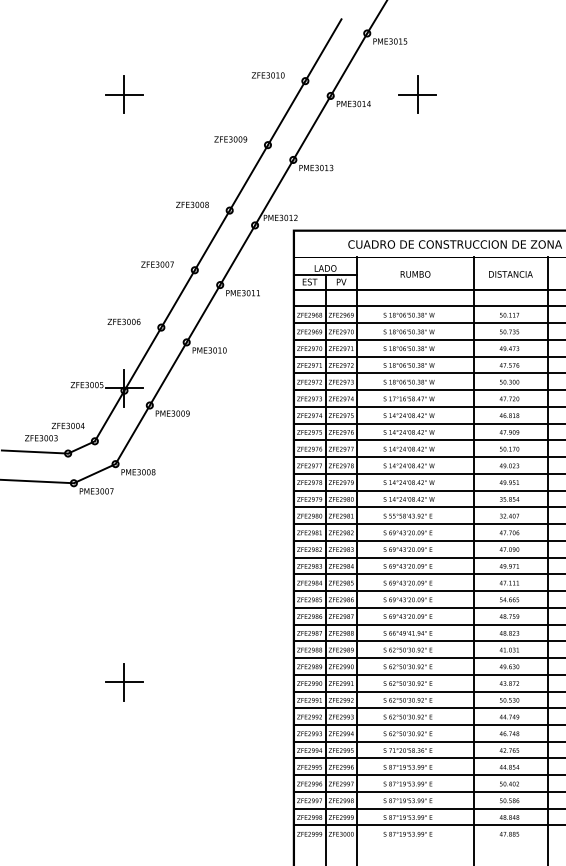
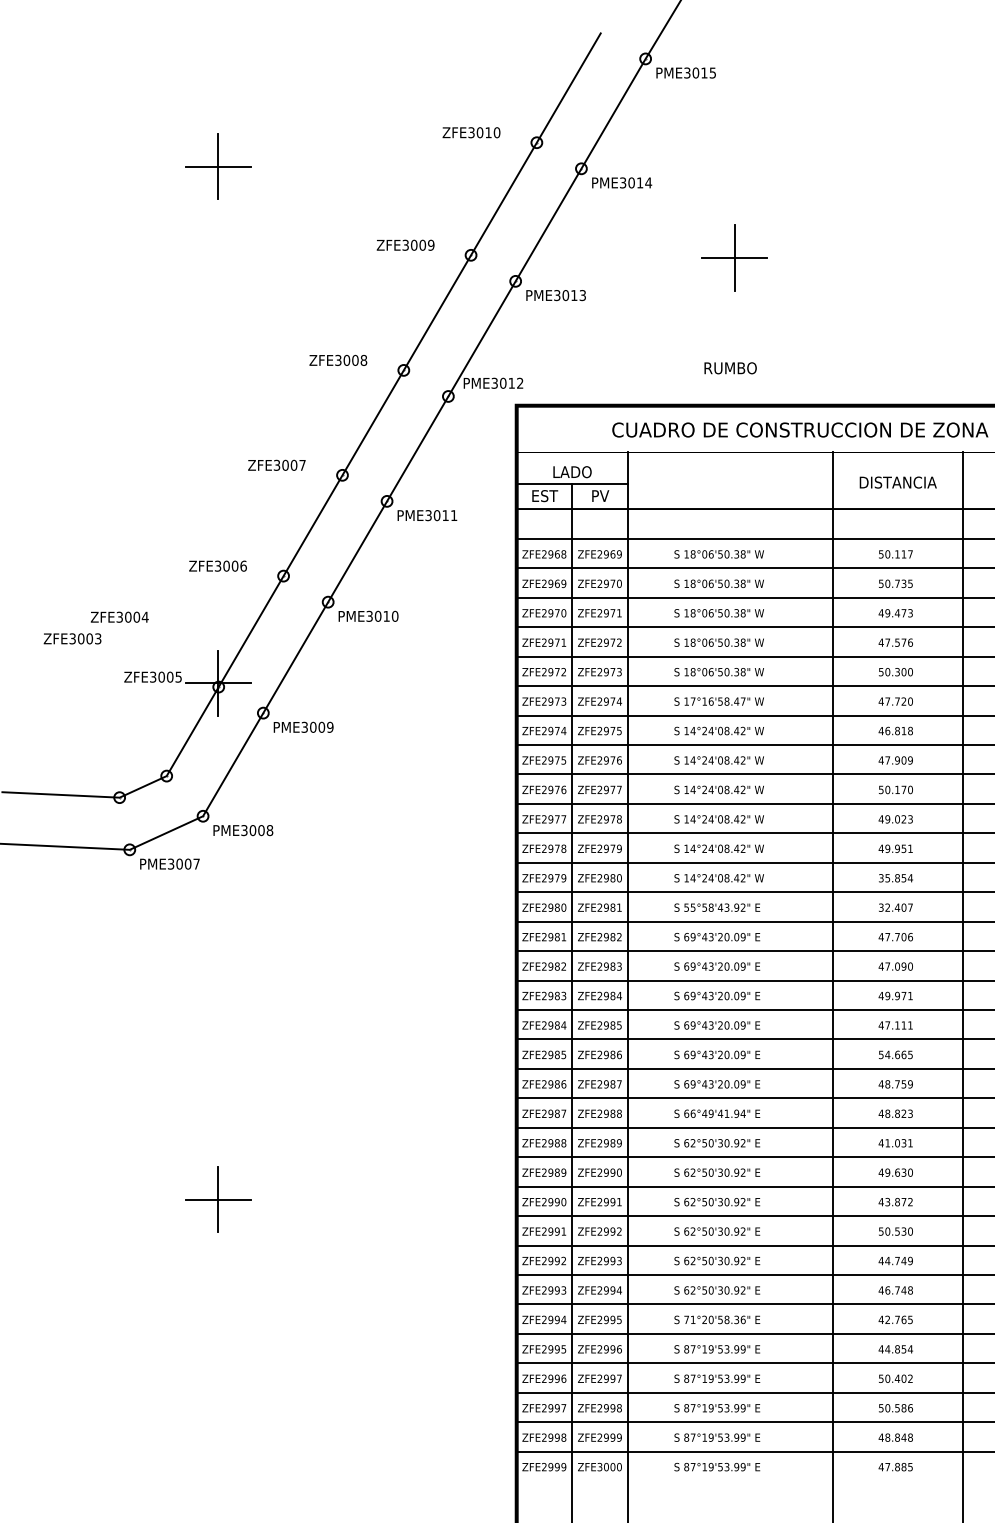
part: (417, 94) -> (734, 257), moved
text: (415, 274) -> (730, 368), moved
text: (54, 431) -> (95, 626), moved

